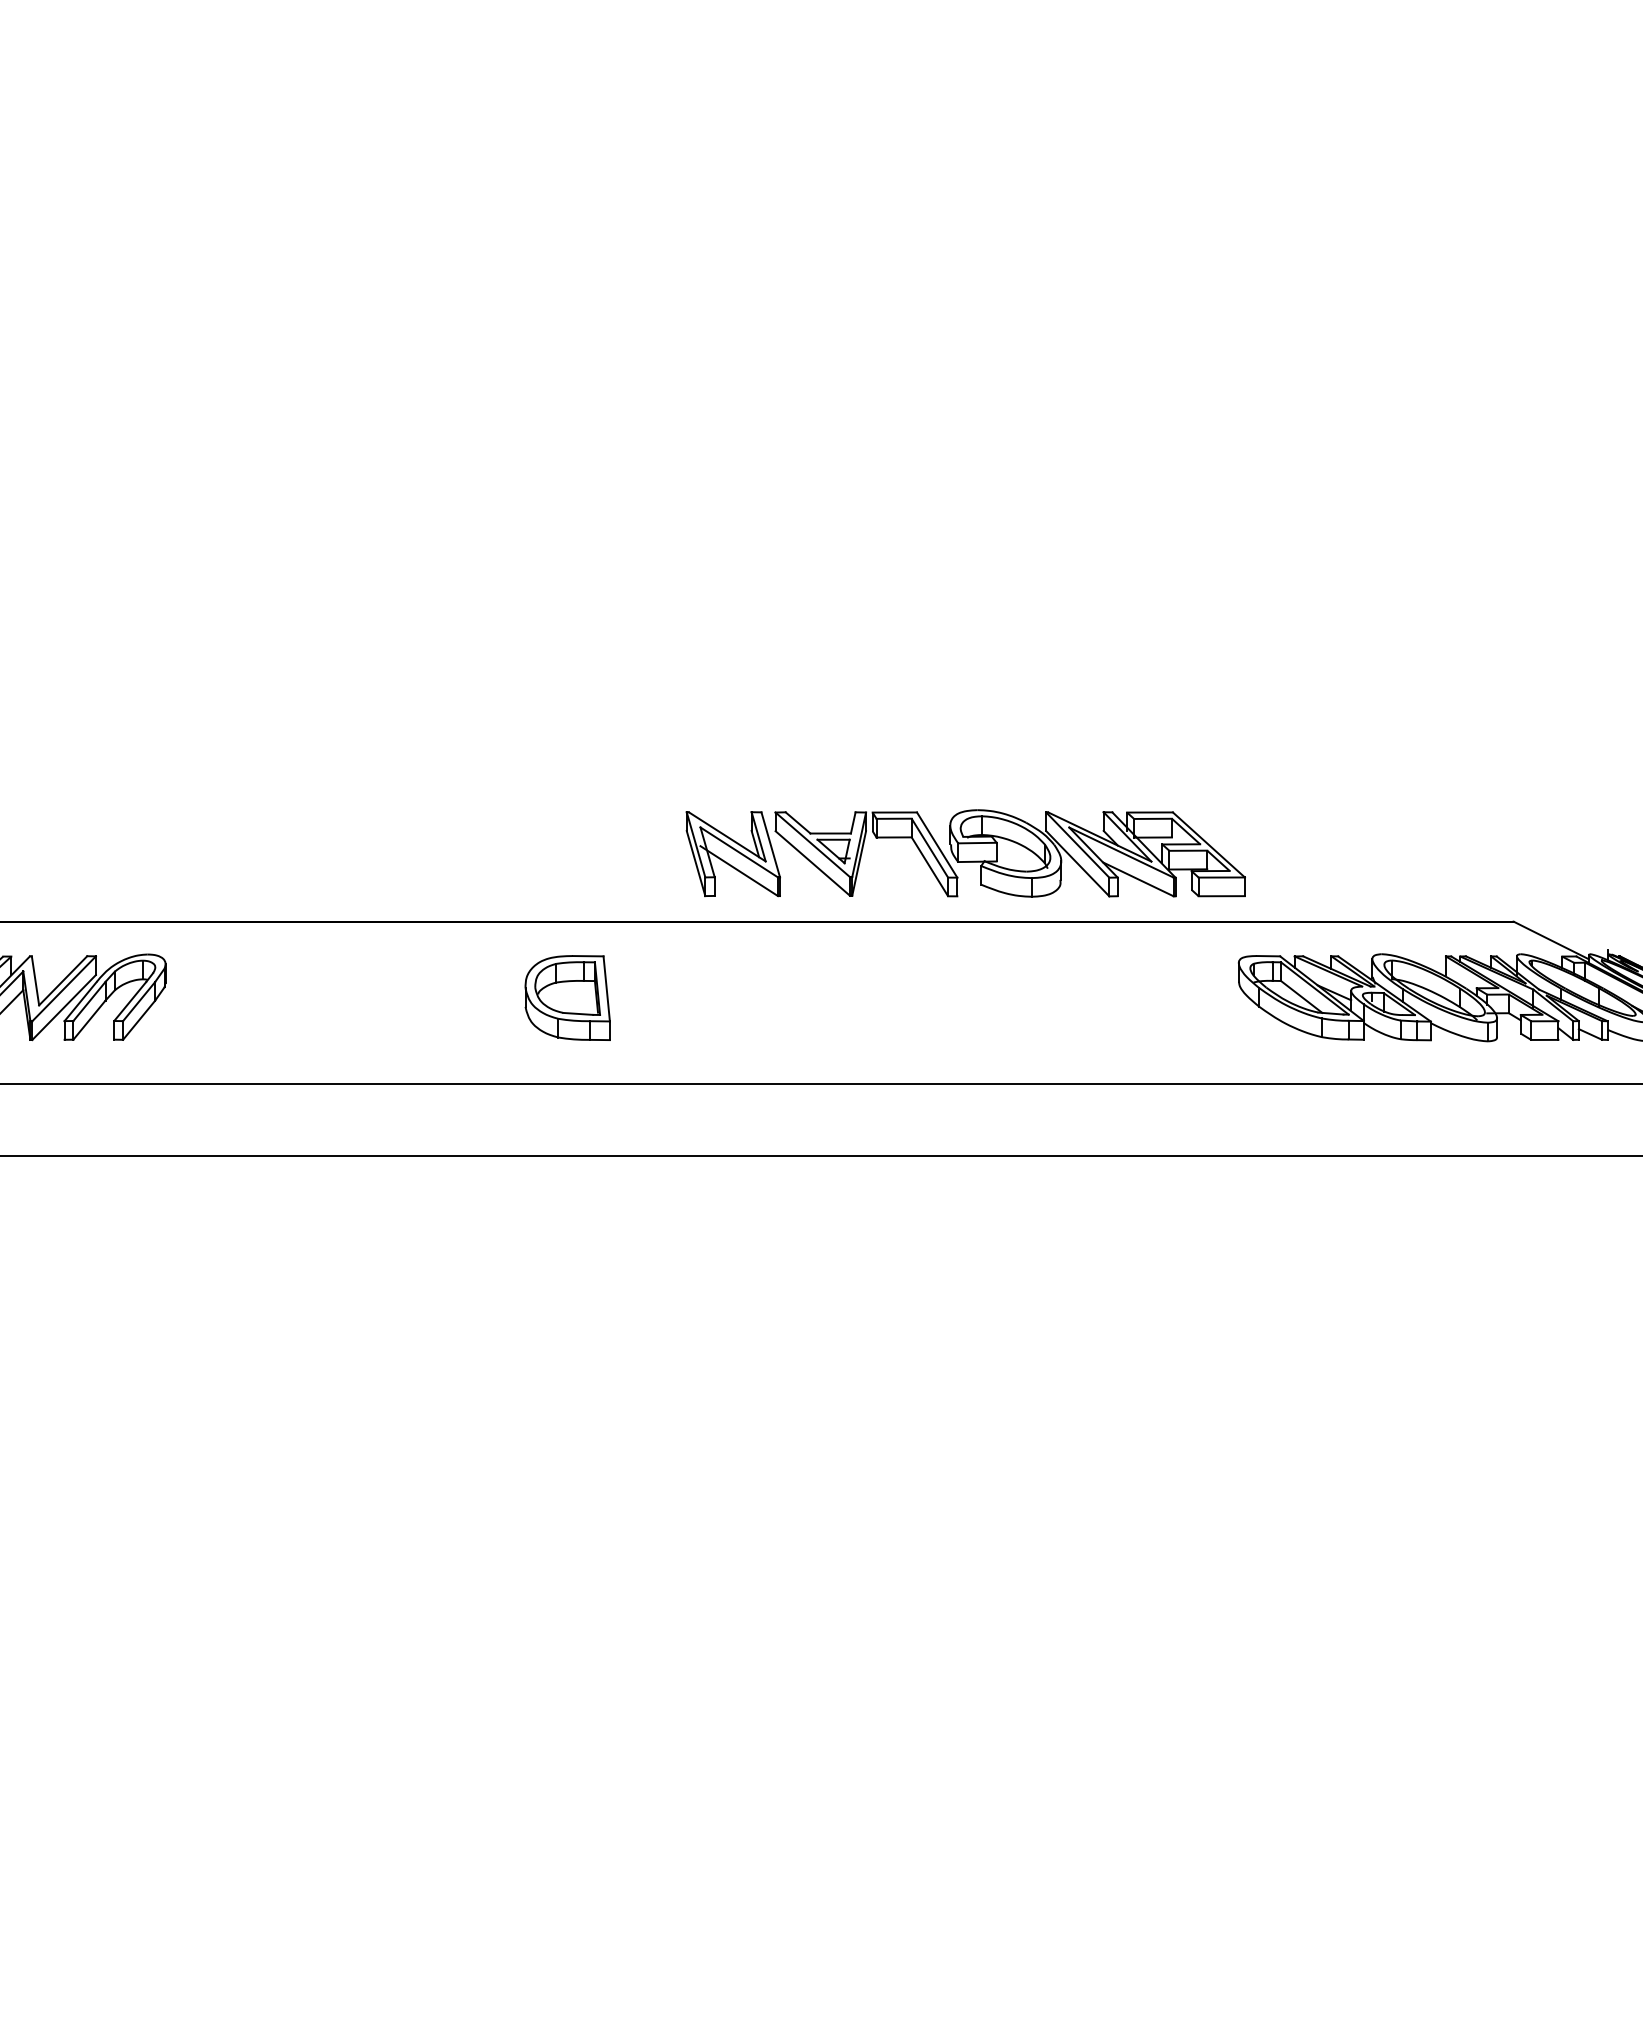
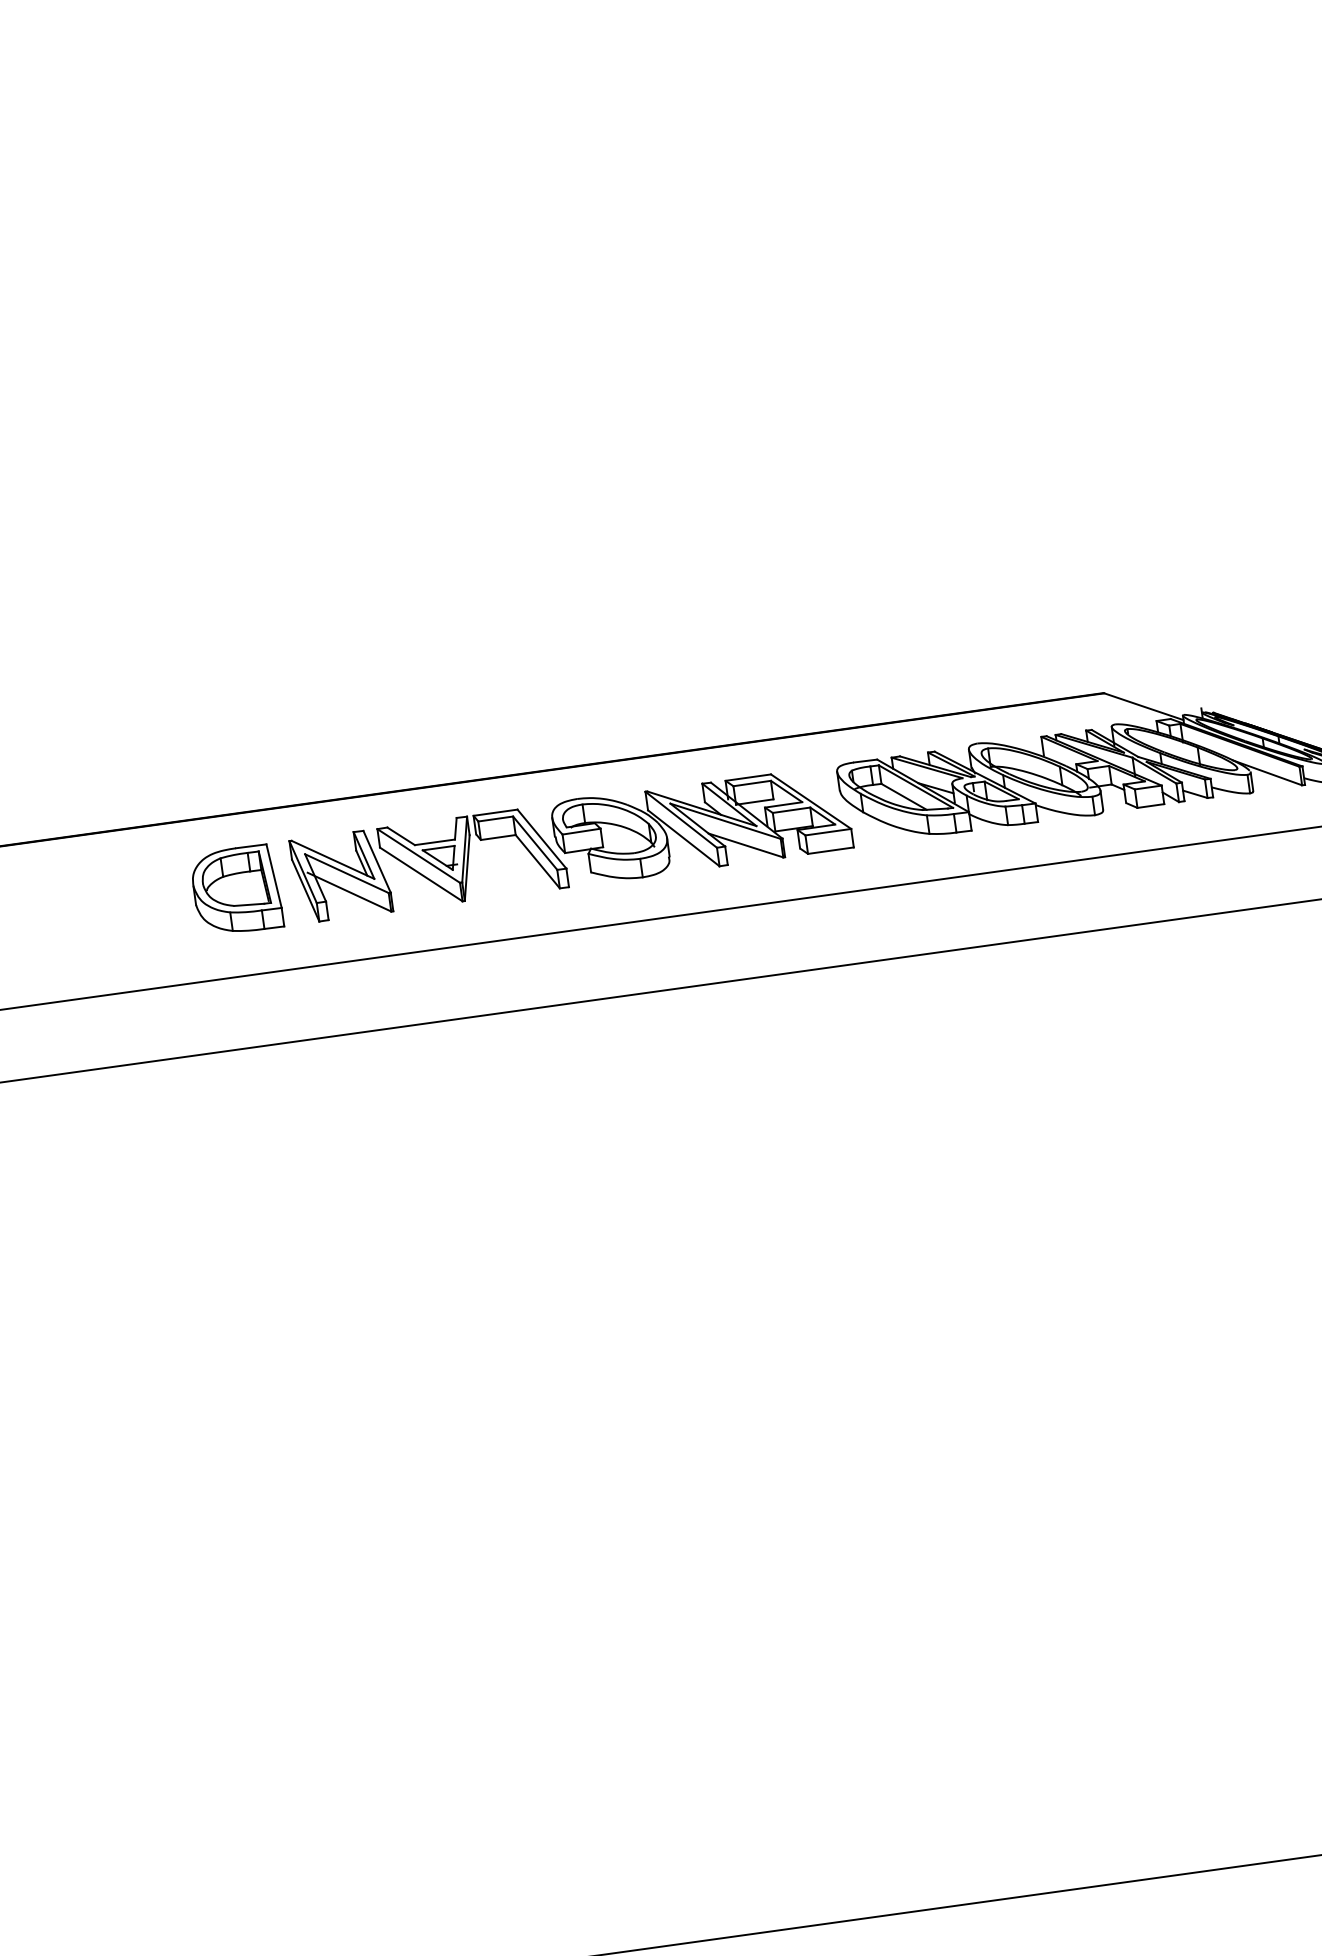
part: (965, 853) -> (571, 843), moved
part: (567, 997) -> (236, 890), moved

